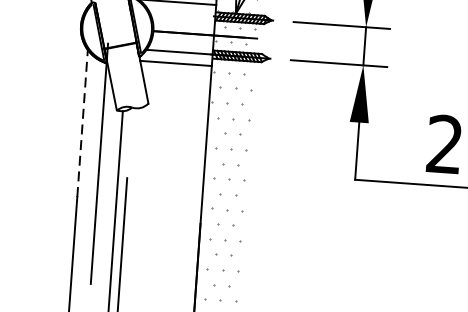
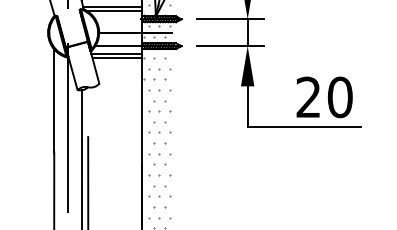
line: (175, 69) -> (116, 58), added
line: (82, 123) -> (54, 100), dashed -> solid

